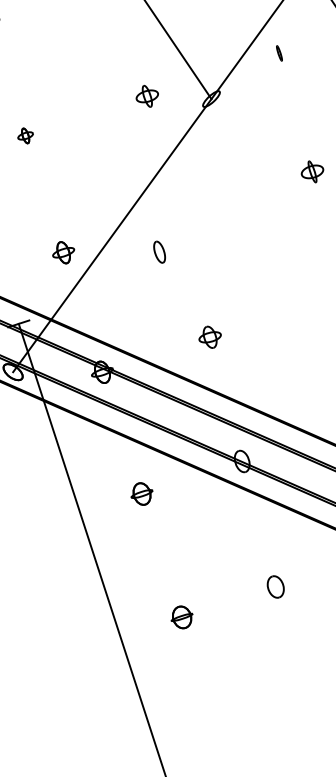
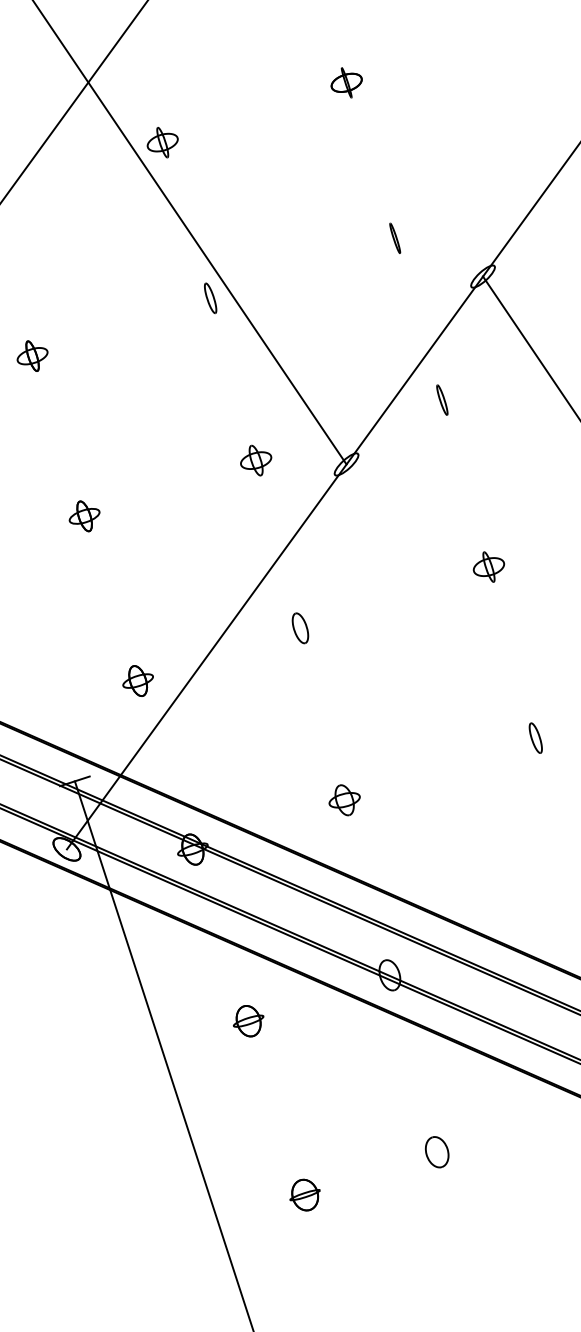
part: (279, 53) -> (442, 399), size x1.43
part: (25, 136) -> (84, 516), size x1.43
part: (159, 252) -> (300, 628), moved

